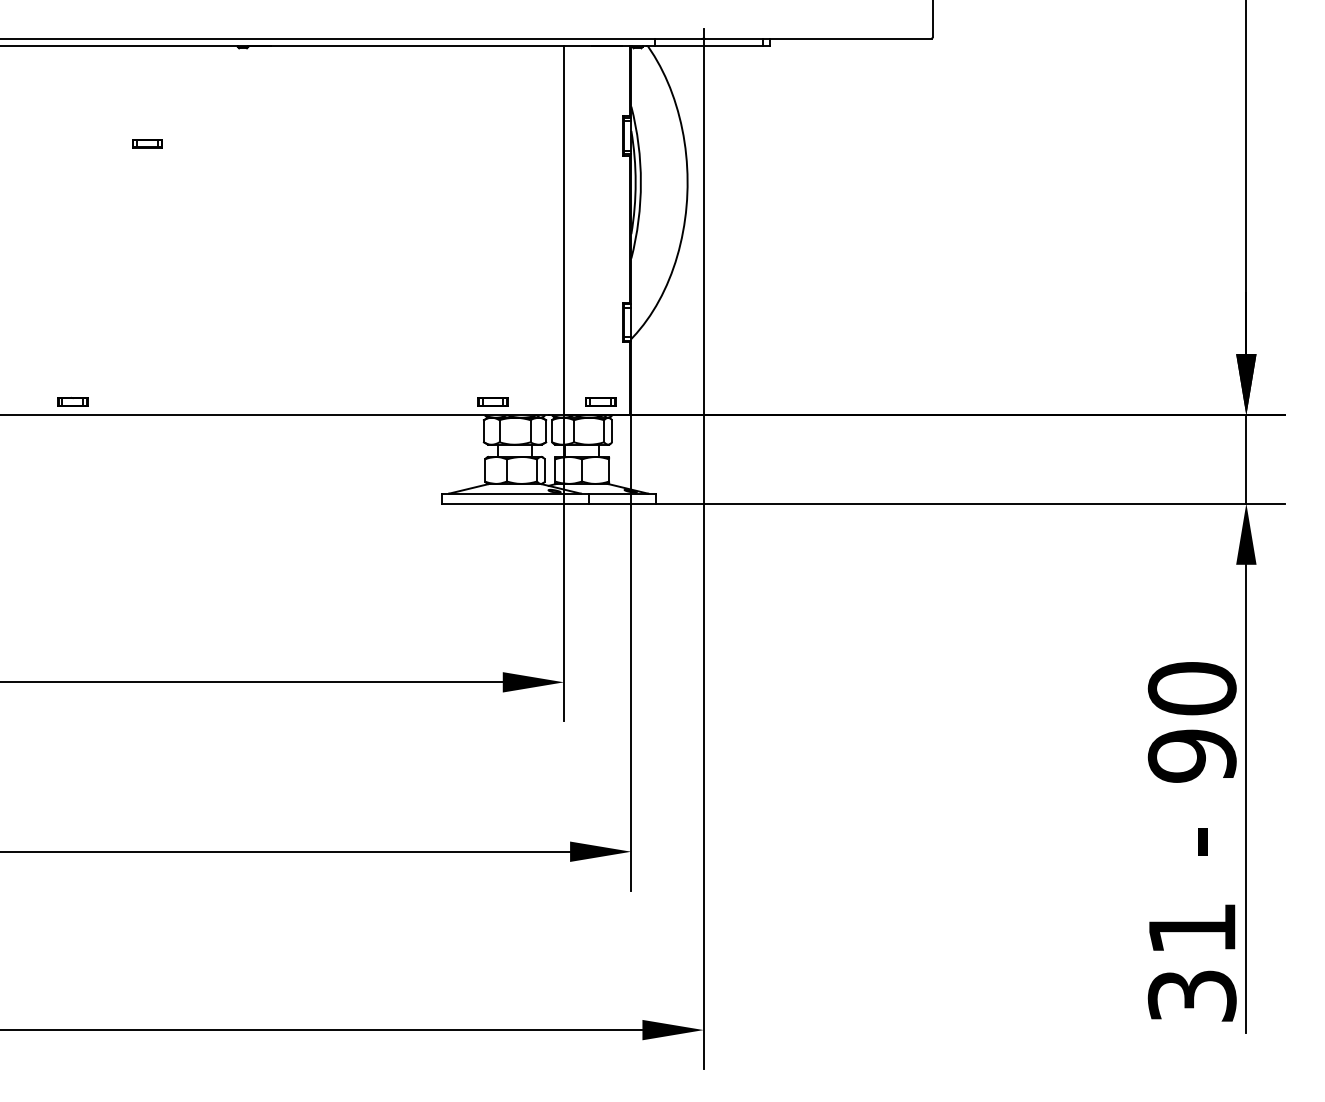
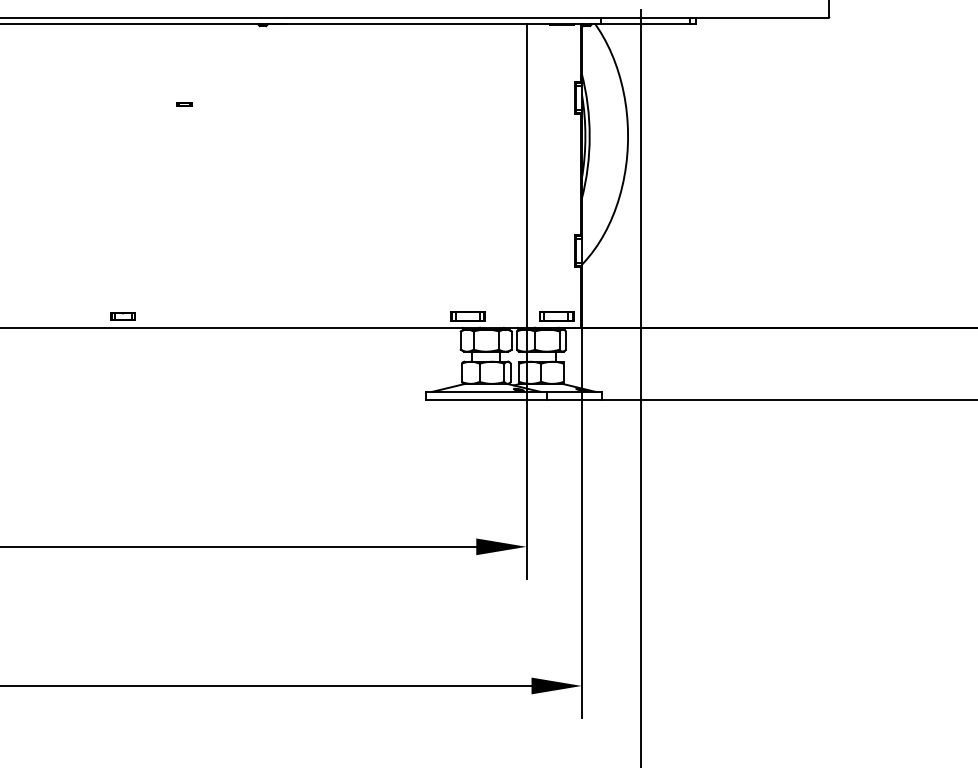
part: (147, 143) -> (184, 104), size x0.6
part: (492, 401) -> (467, 316), size x1.4
part: (600, 401) -> (556, 316), size x1.4

